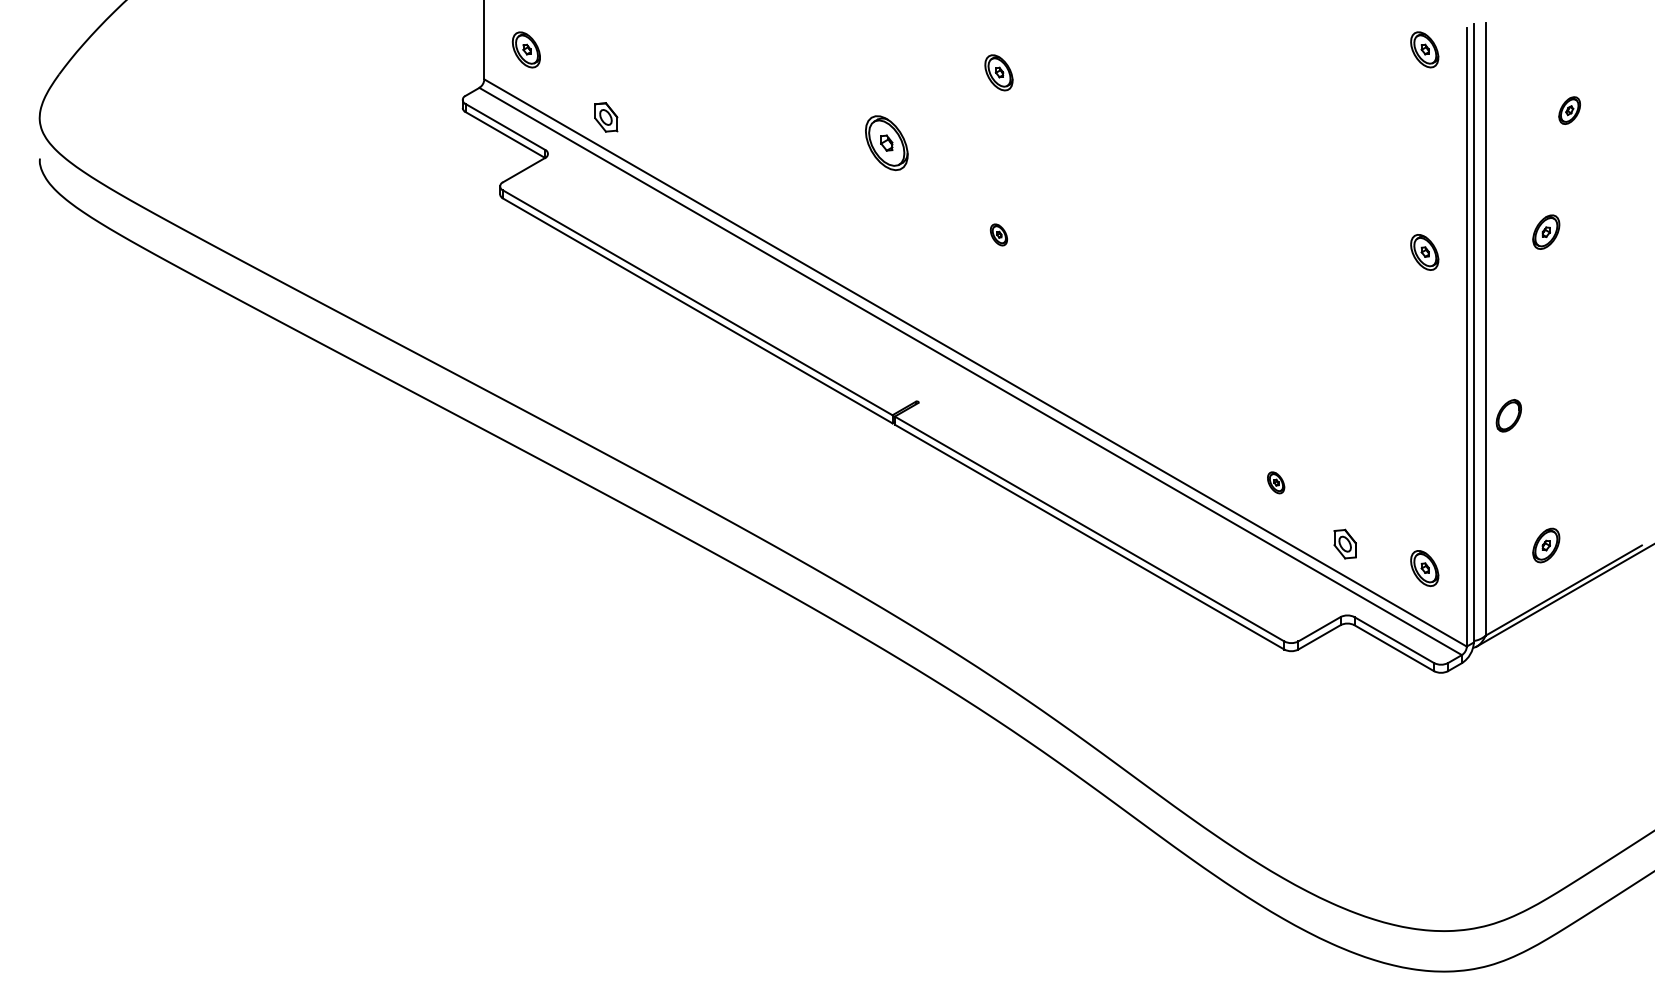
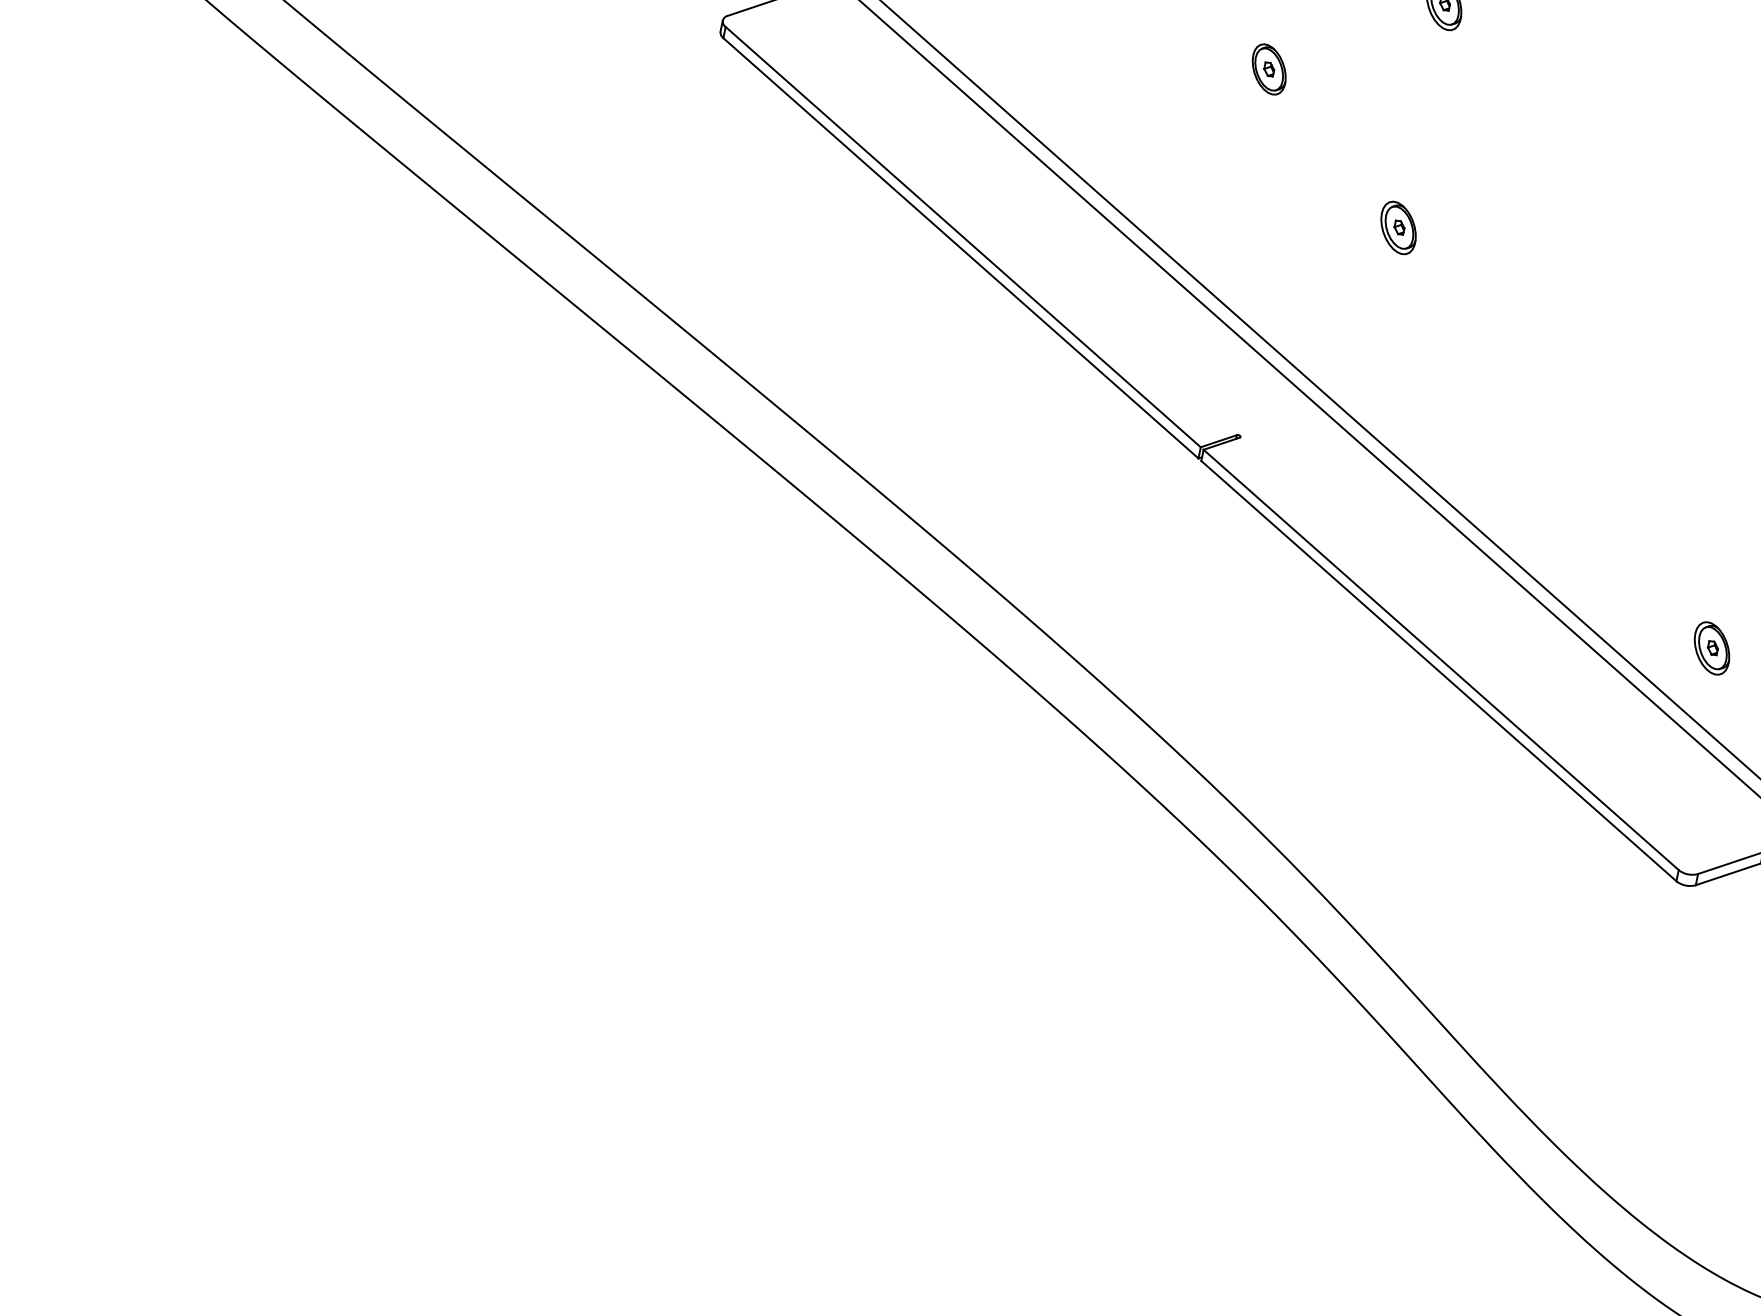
part: (886, 142) -> (1269, 68), size x0.62
part: (998, 234) -> (1398, 227), size x1.67
part: (1275, 482) -> (1711, 647), size x1.67

